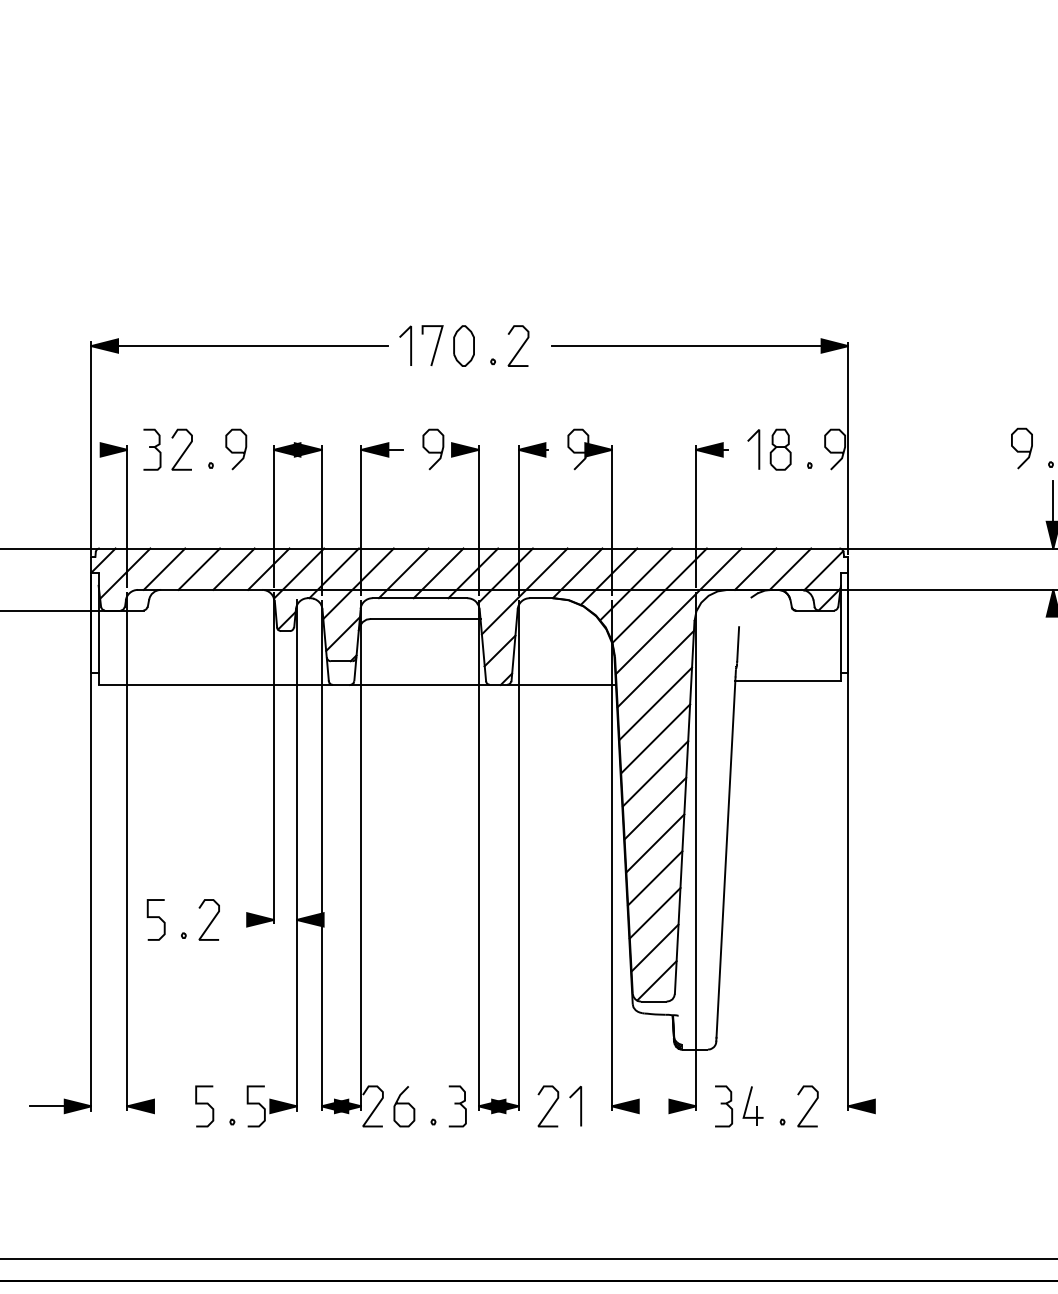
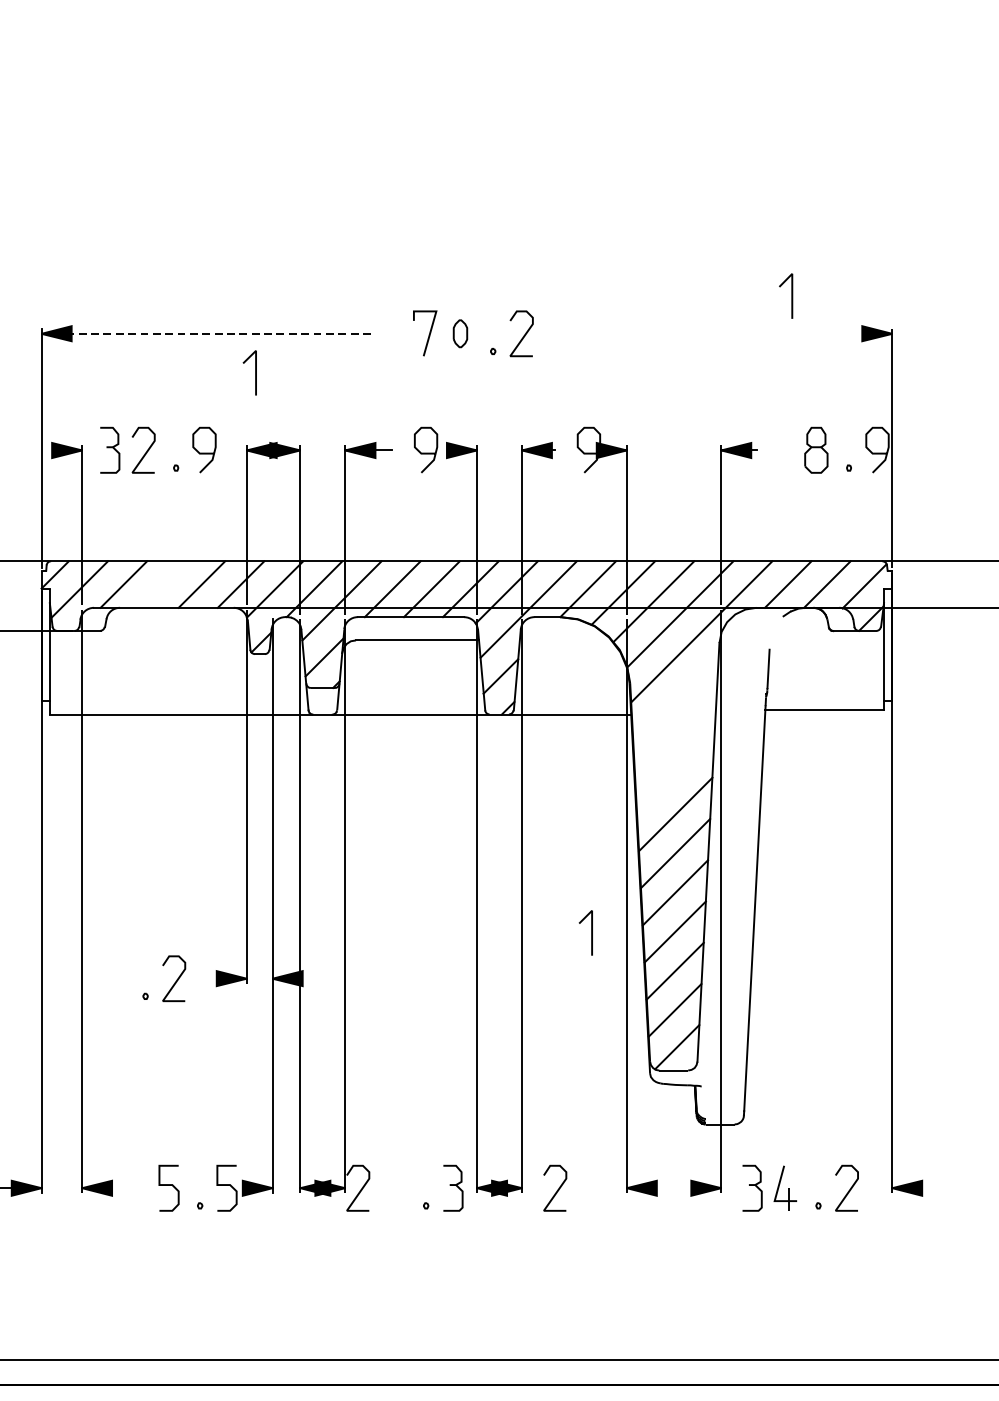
line: (410, 345) -> (255, 372), moved
part: (463, 345) -> (459, 333), size x0.6
line: (240, 346) -> (209, 334), solid -> dashed
line: (699, 346) -> (725, 334), removed
line: (758, 449) -> (791, 296), moved
line: (199, 568) -> (163, 583), removed
line: (655, 668) -> (675, 696), removed
line: (655, 703) -> (675, 735), removed
line: (655, 738) -> (675, 774), removed
curve: (155, 917) -> (113, 975), removed
curve: (404, 1104) -> (393, 1186), removed
line: (580, 1105) -> (591, 932), moved

